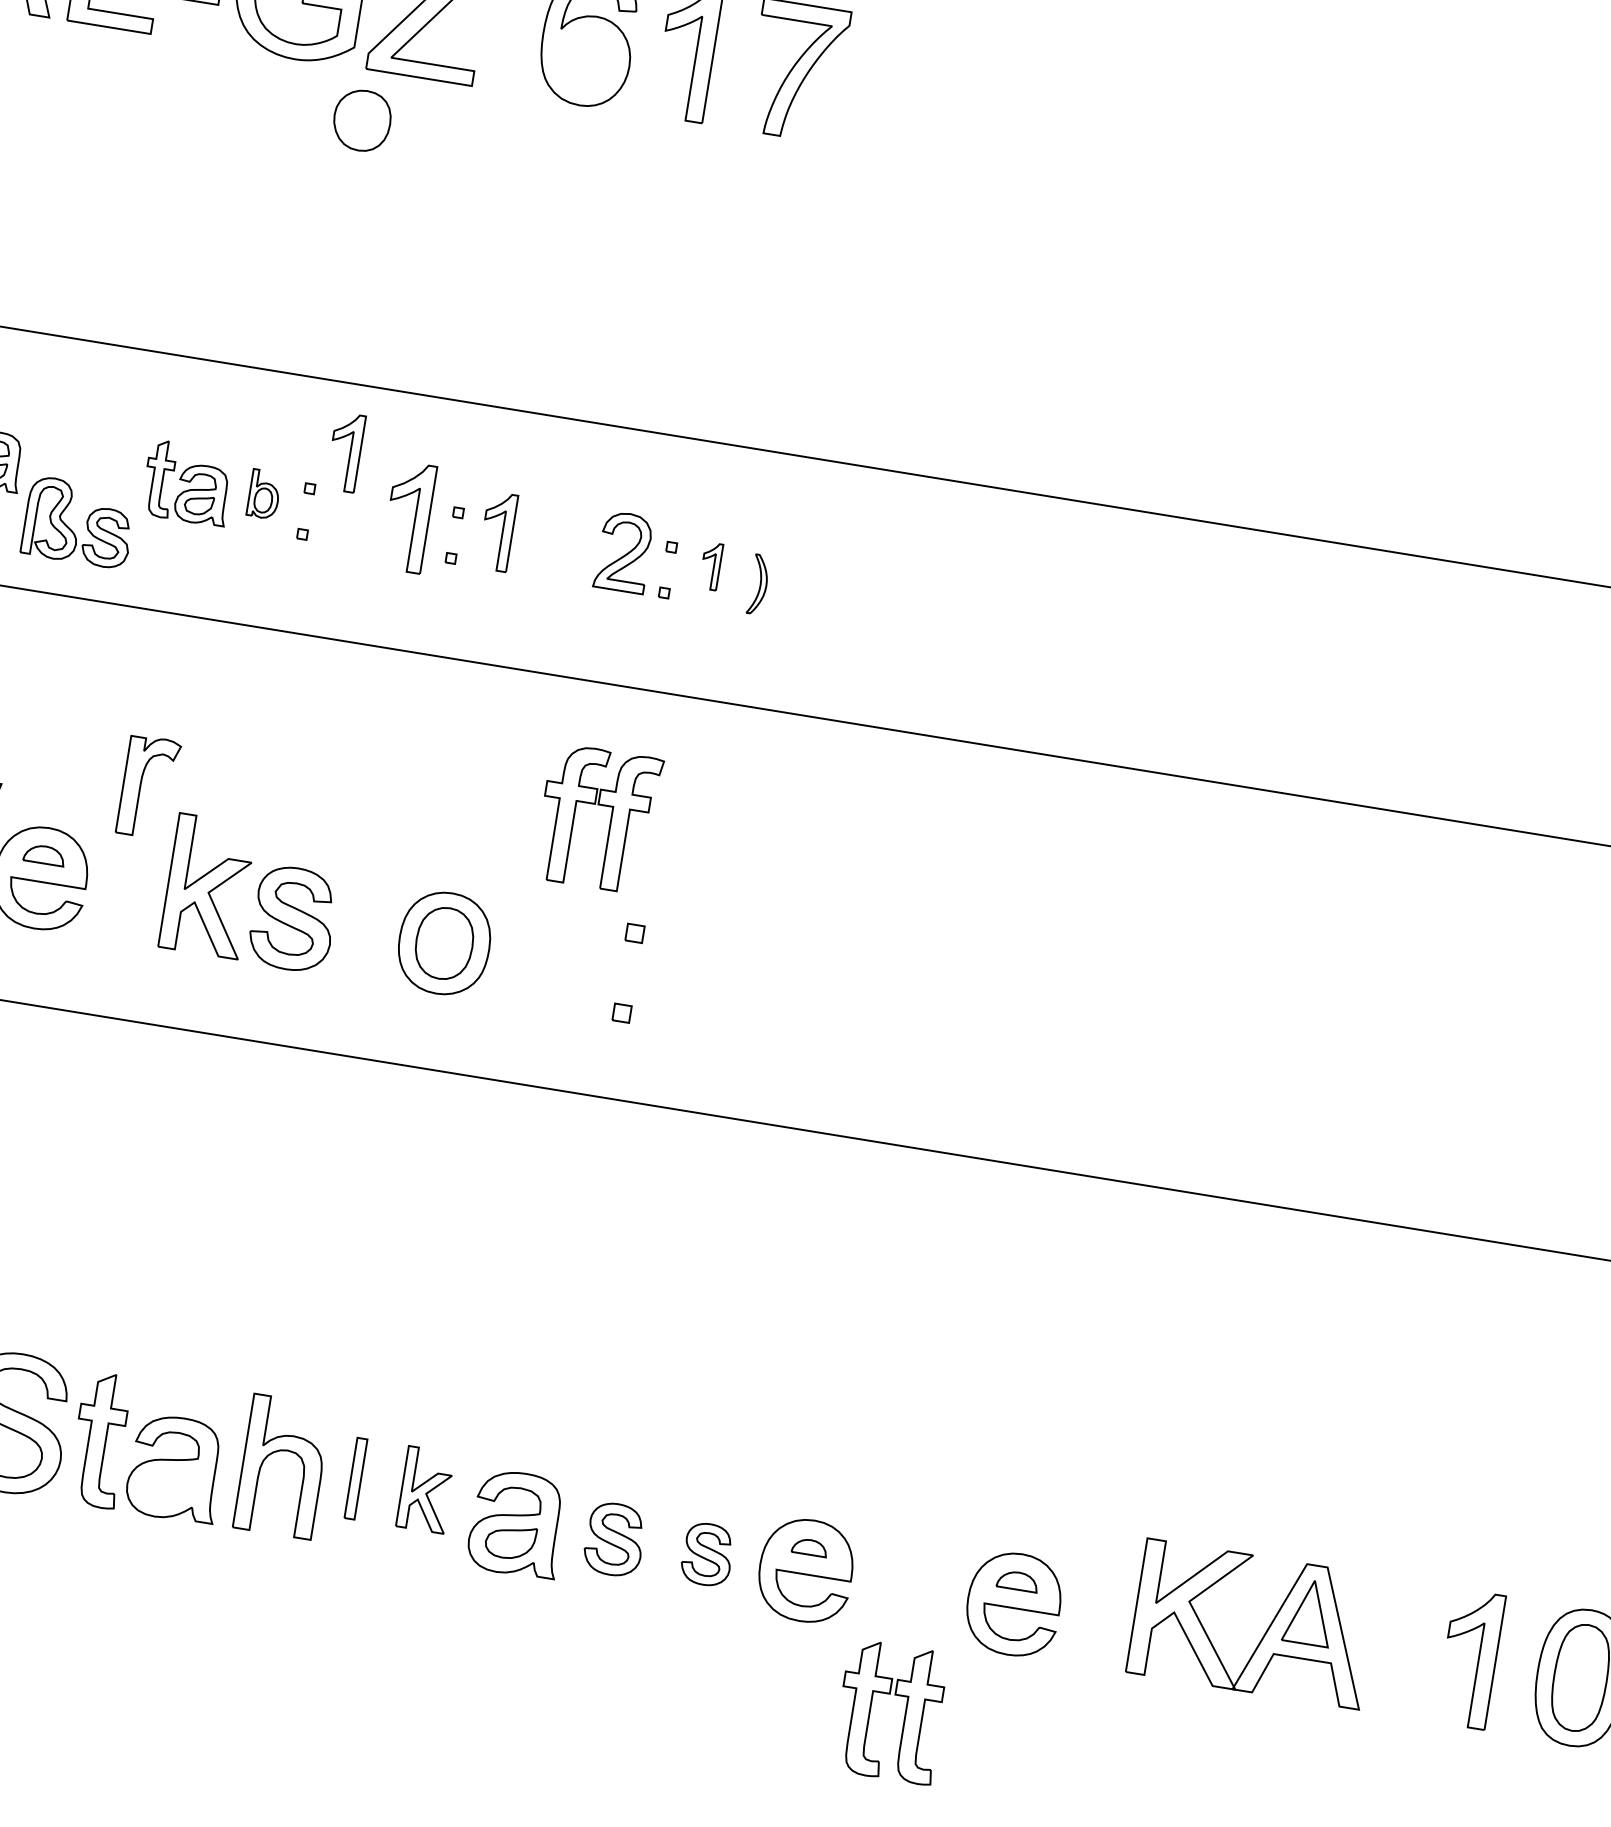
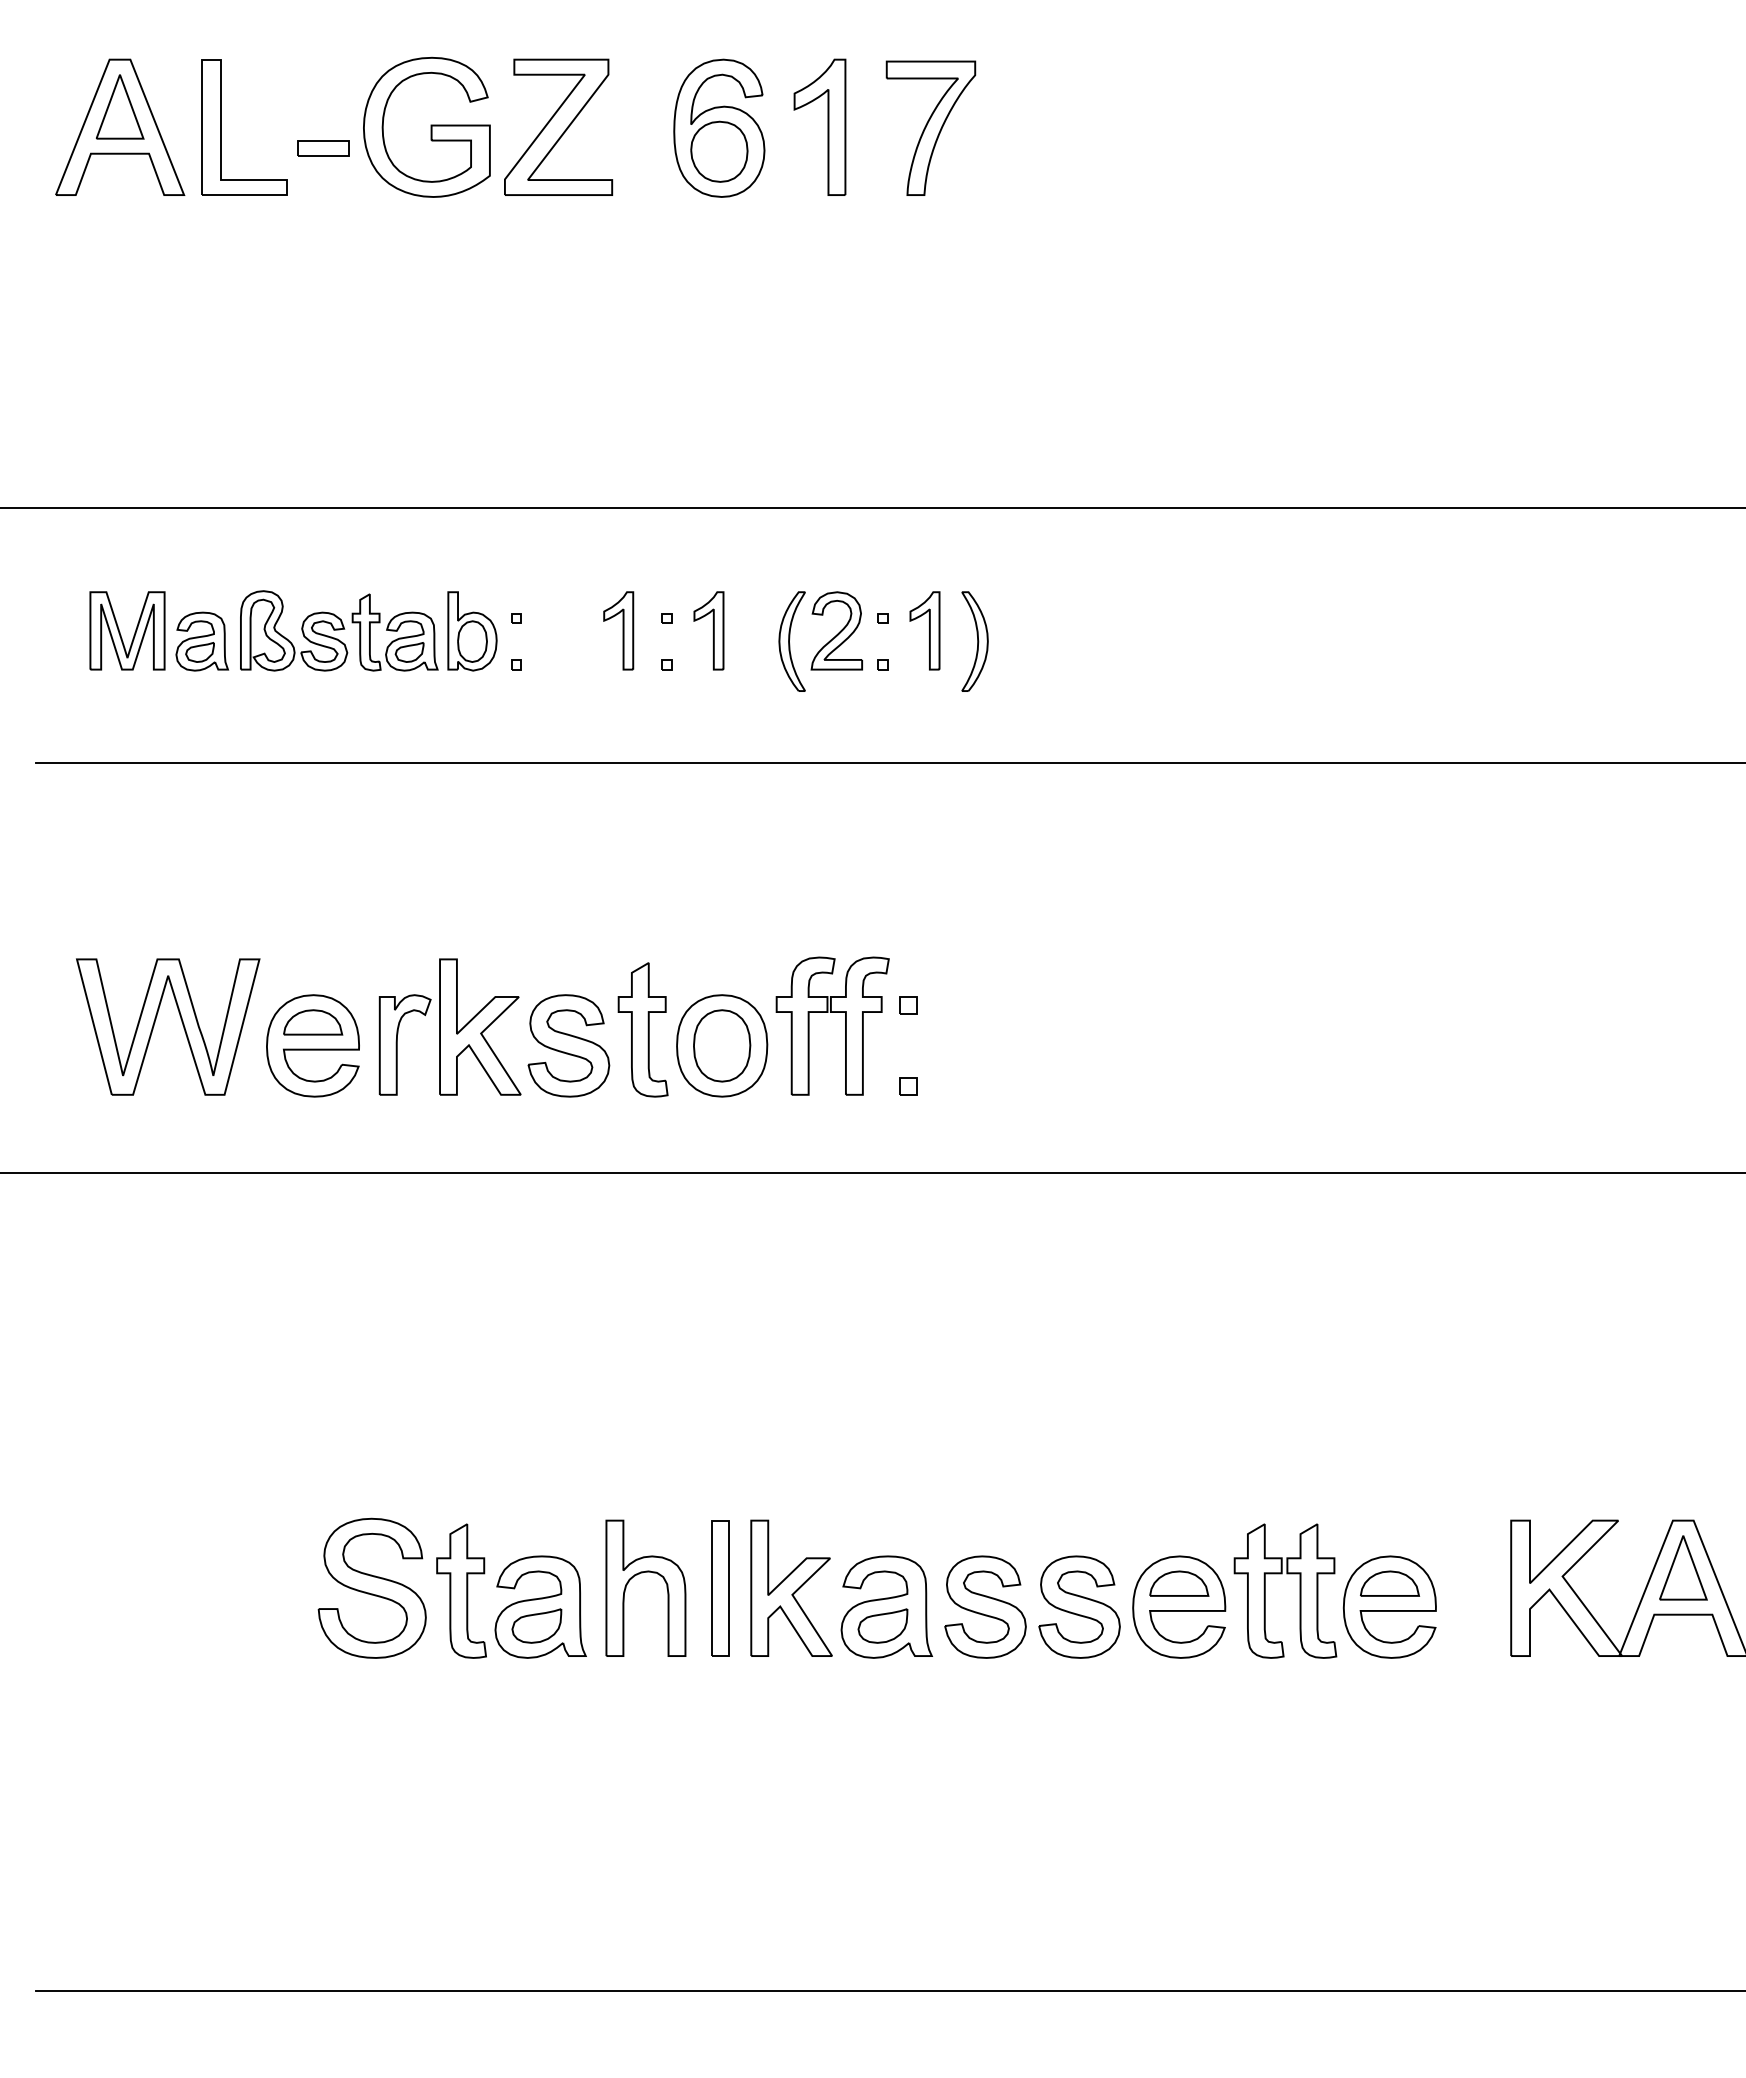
part: (362, 120) -> (719, 151), moved
part: (345, 451) -> (545, 576), removed
part: (264, 494) -> (472, 631), size x1.67
part: (408, 516) -> (618, 630), size x0.71
part: (86, 523) -> (301, 630), moved
part: (577, 555) -> (791, 641), added
part: (710, 565) -> (924, 630), size x1.67
part: (758, 584) -> (974, 641), size x1.67
part: (141, 785) -> (397, 1044), moved
part: (599, 805) -> (832, 1012), moved
part: (44, 855) -> (313, 1022), size x1.43
part: (368, 914) -> (642, 1029), added
part: (356, 1478) -> (720, 1588), size x1.67
part: (168, 1485) -> (536, 1625), added
part: (426, 1489) -> (791, 1587), size x1.67
part: (614, 1538) -> (985, 1606), size x1.43
part: (810, 1547) -> (1179, 1583), size x1.67
part: (707, 1554) -> (1079, 1606), size x1.67
part: (1018, 1581) -> (1390, 1583), size x1.43
part: (904, 1713) -> (1299, 1590), moved

